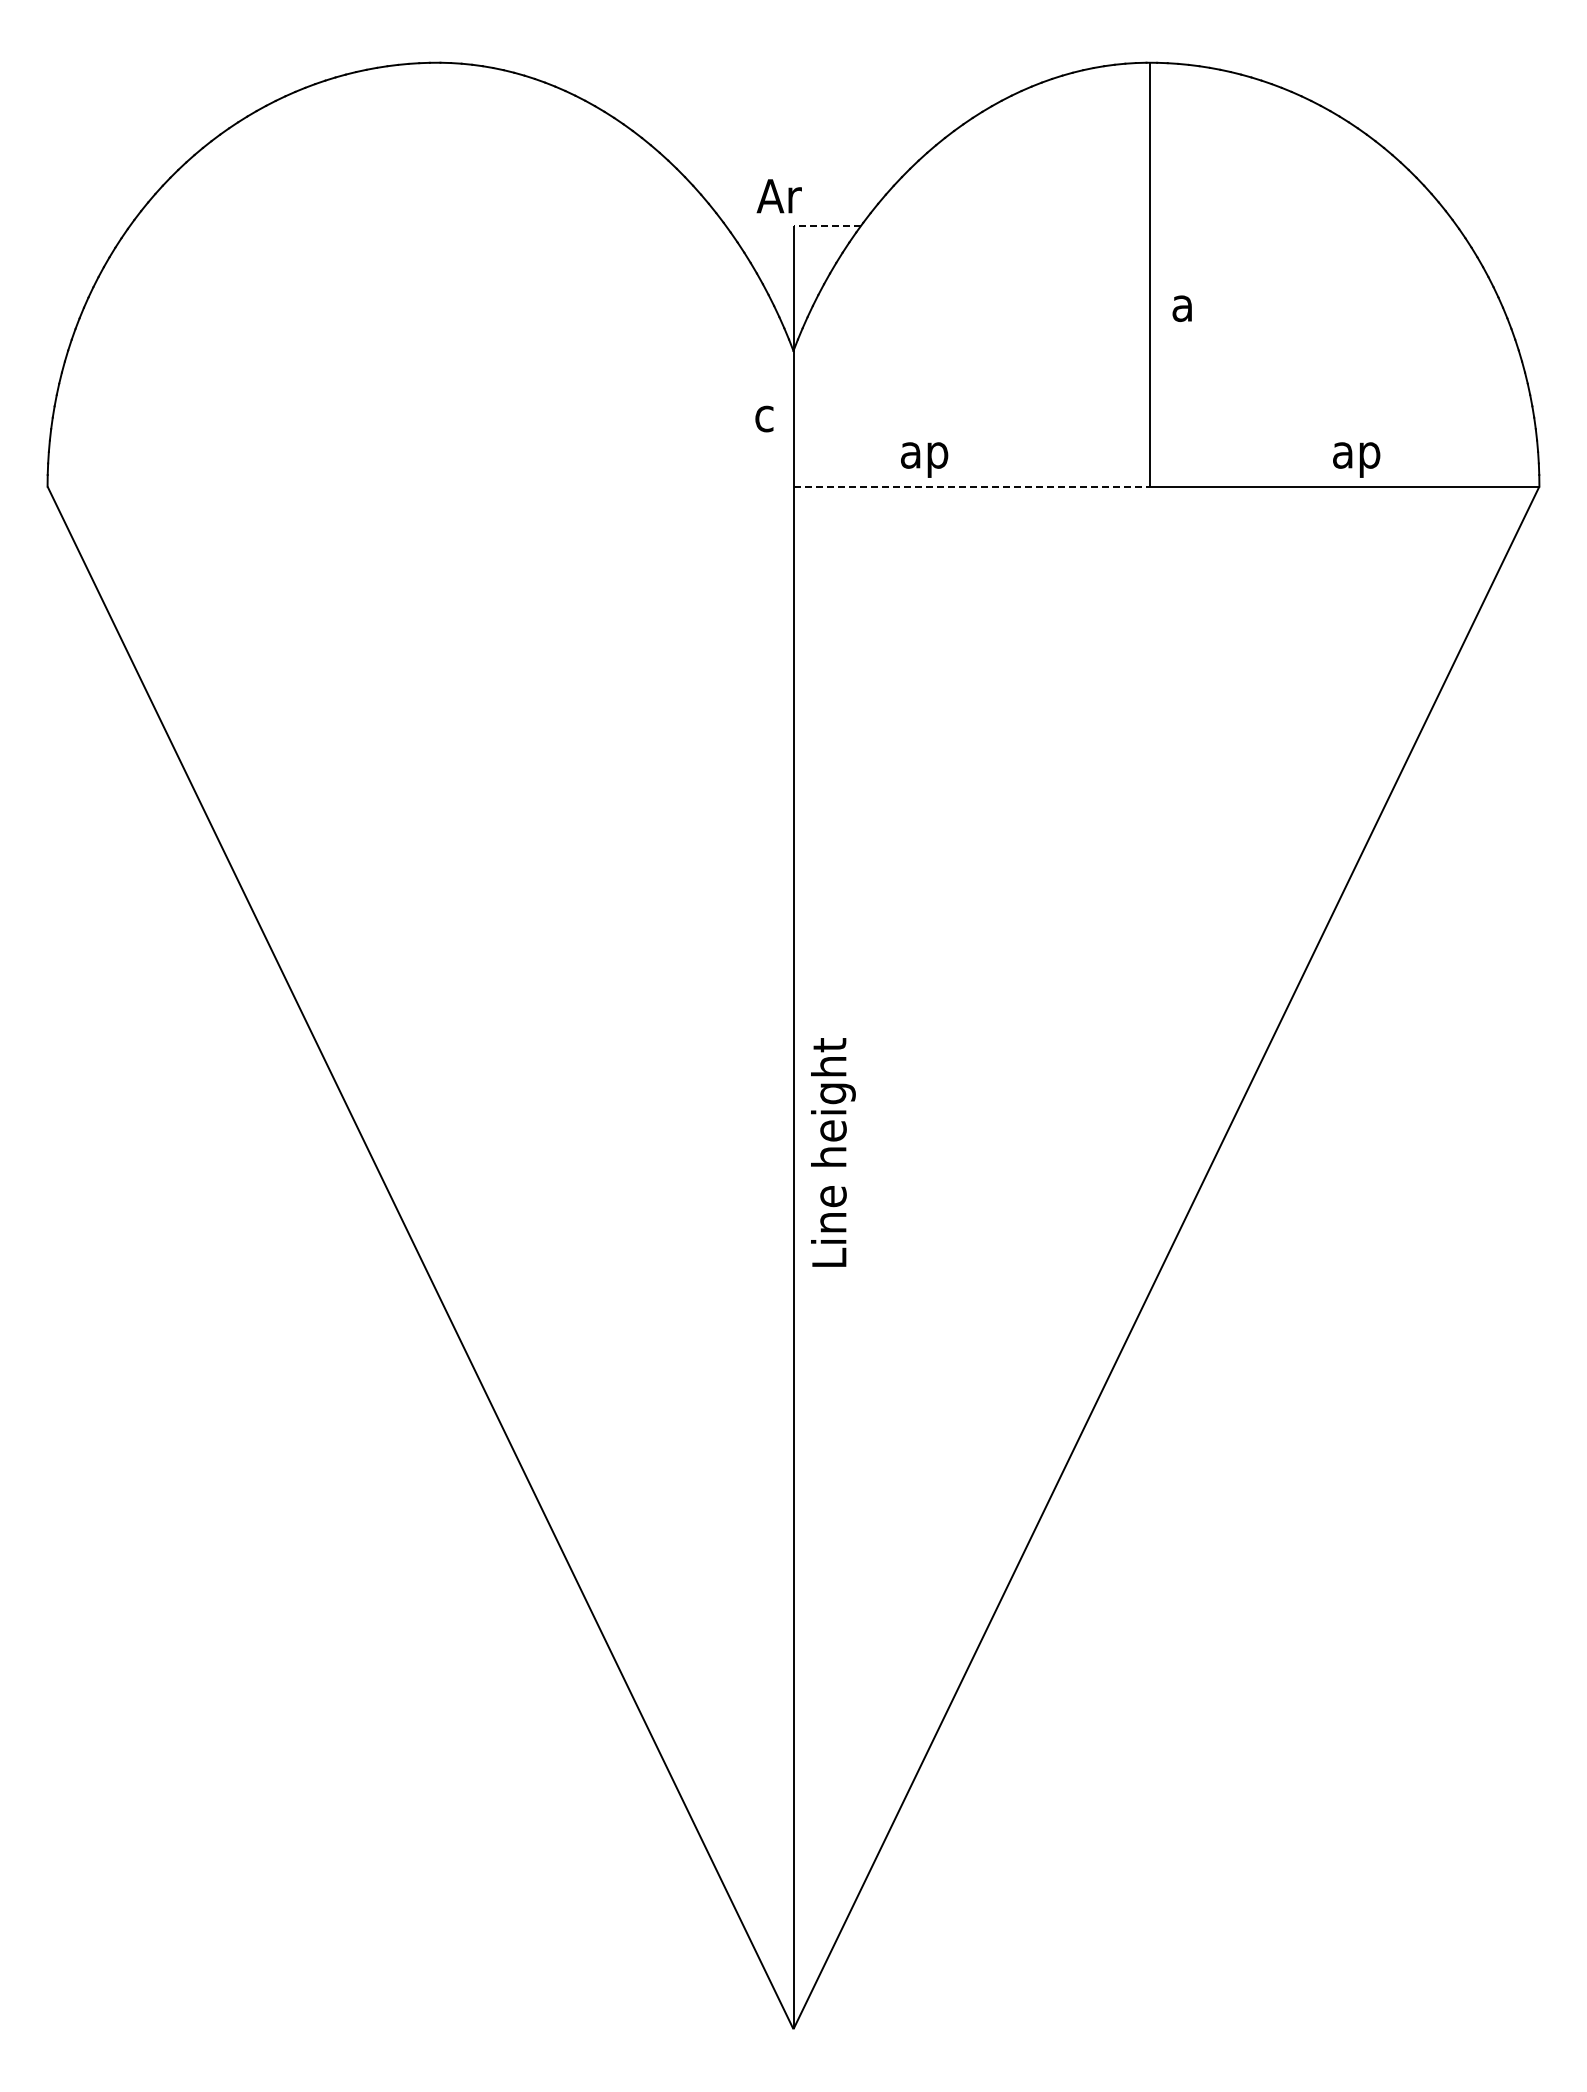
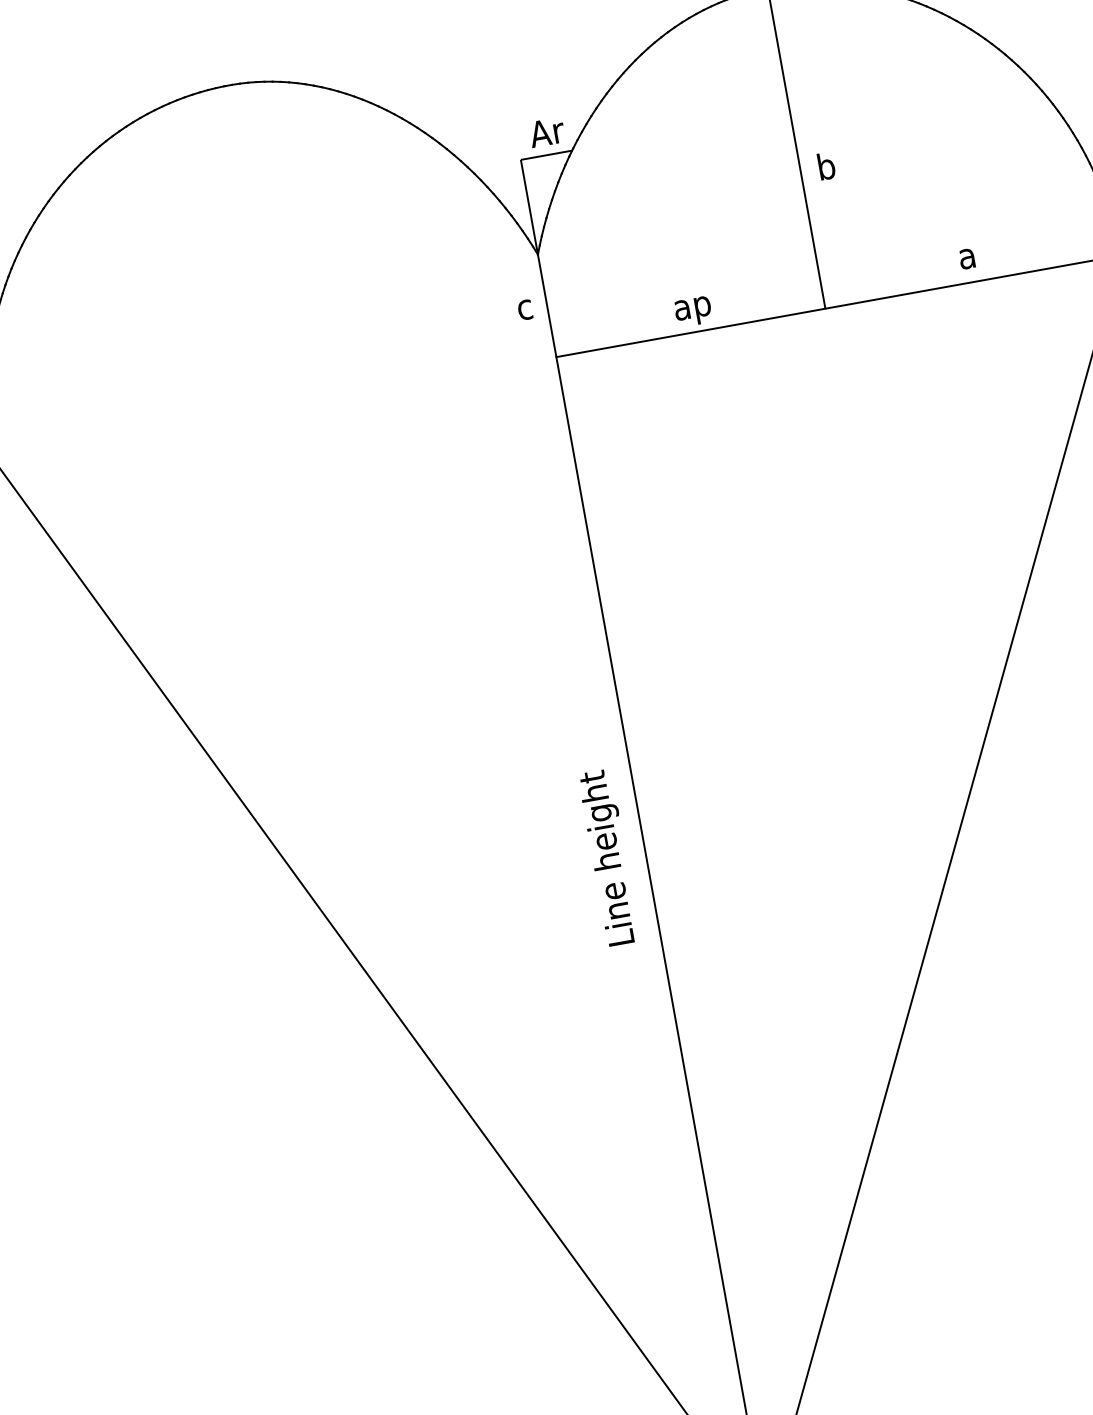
text: (778, 196) -> (546, 132), moved
line: (827, 225) -> (546, 155), dashed -> solid
text: (1183, 304) -> (826, 166), a -> b
text: (924, 459) -> (693, 311), moved
text: (1369, 459) -> (987, 258), ap -> a
line: (972, 486) -> (691, 332), dashed -> solid
text: (833, 1152) -> (609, 857), moved

